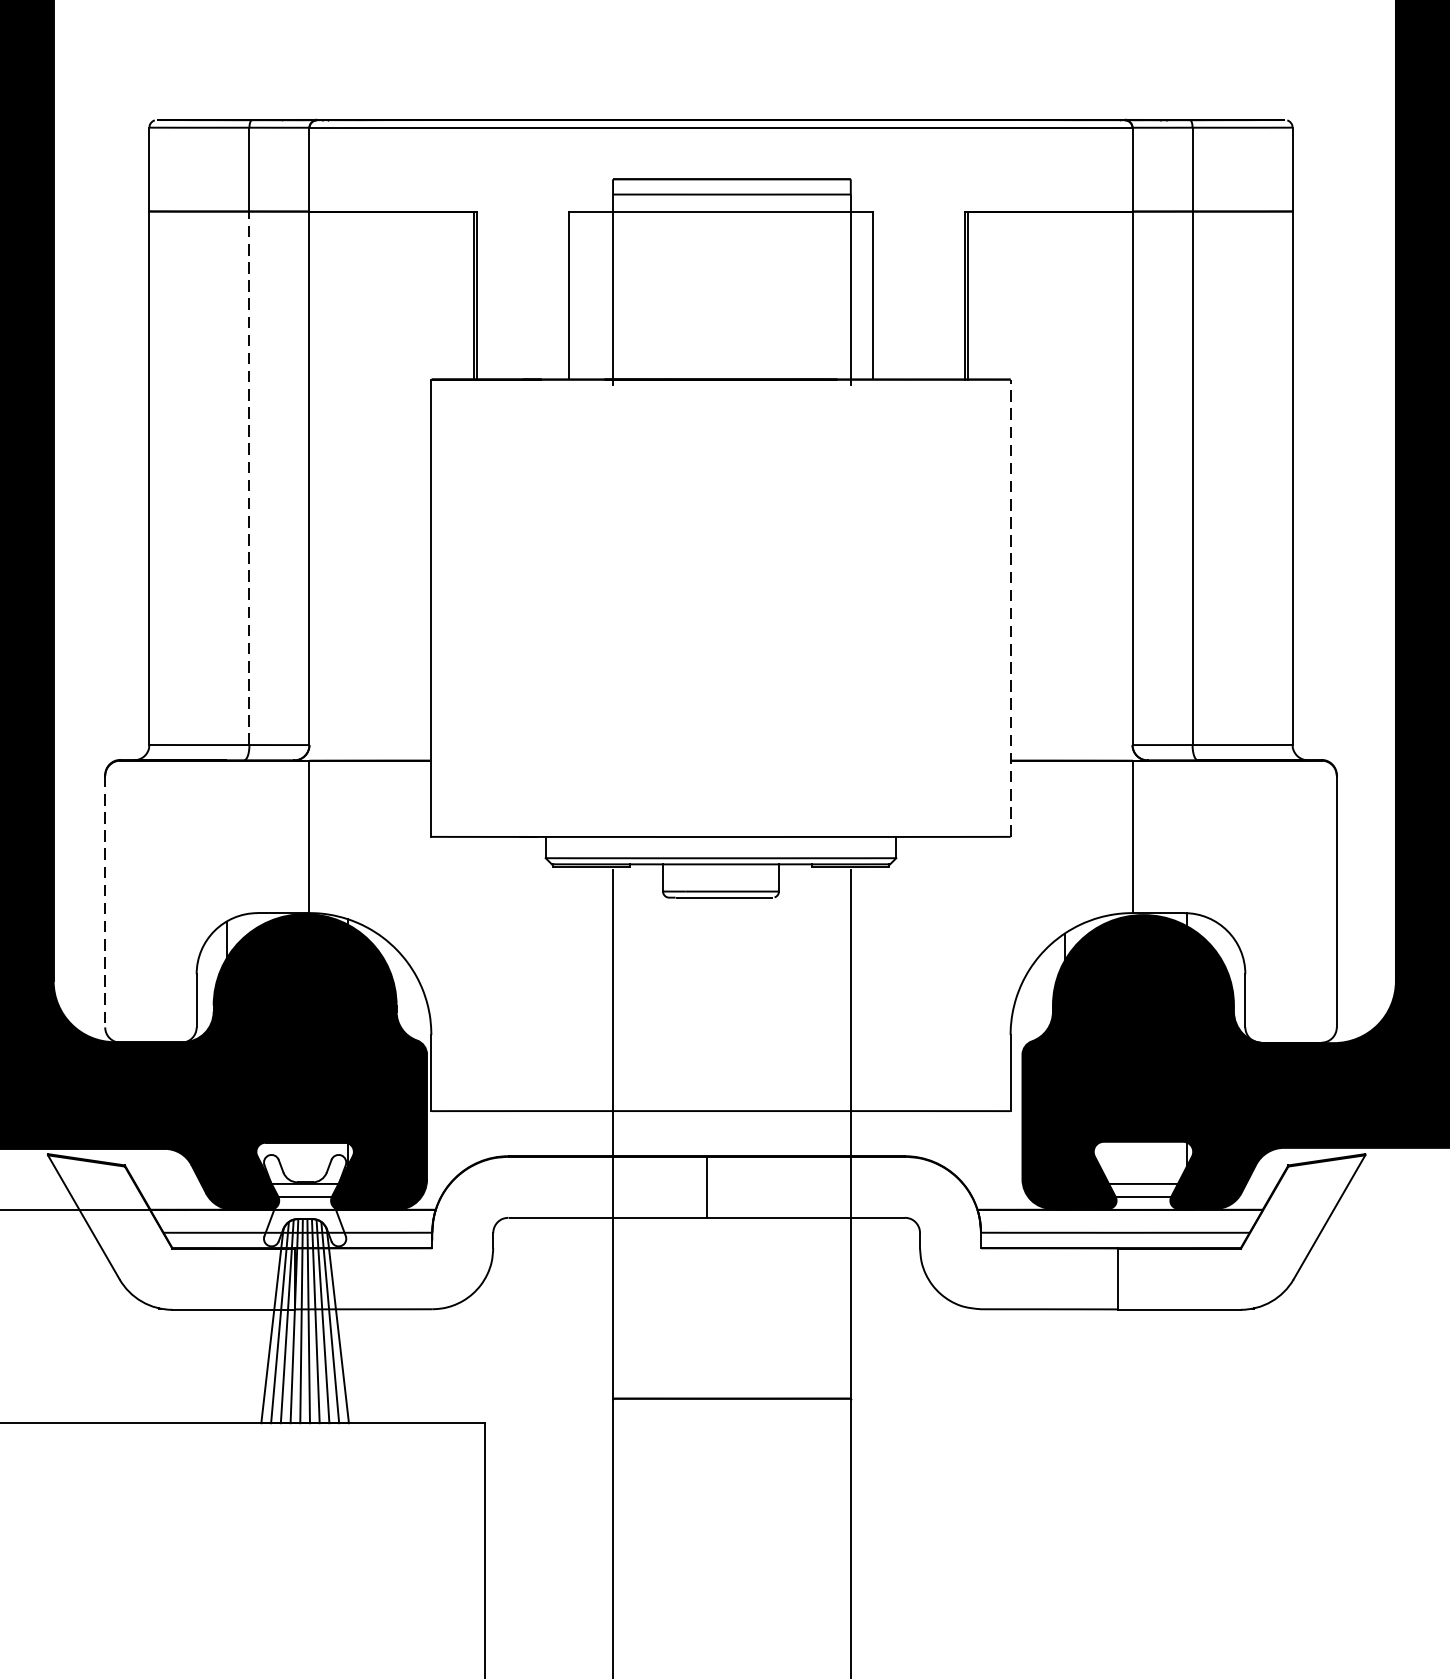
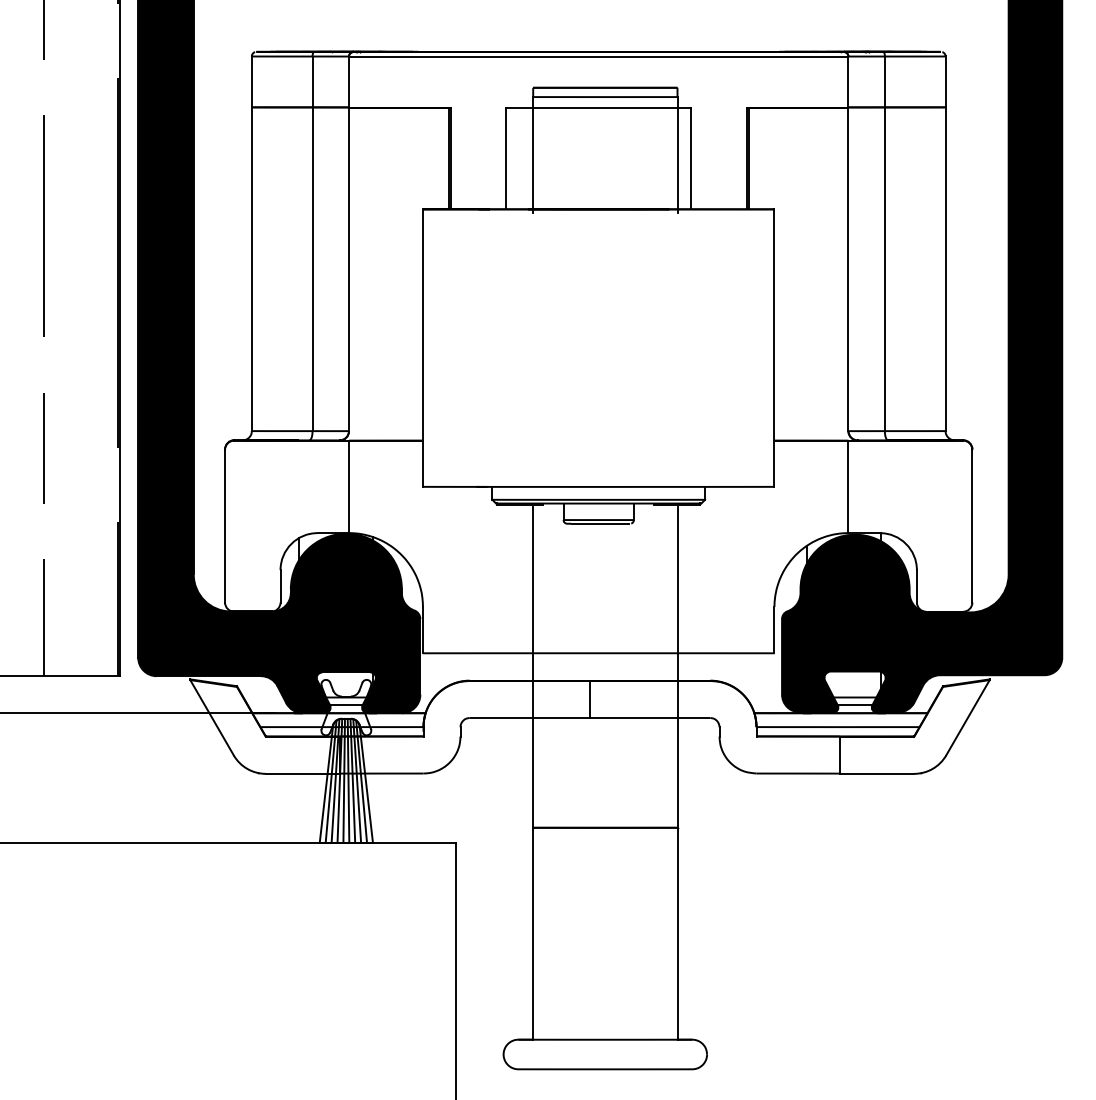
line: (249, 478) -> (312, 269), dashed -> solid
line: (1010, 608) -> (774, 348), dashed -> solid
line: (105, 902) -> (225, 526), dashed -> solid

